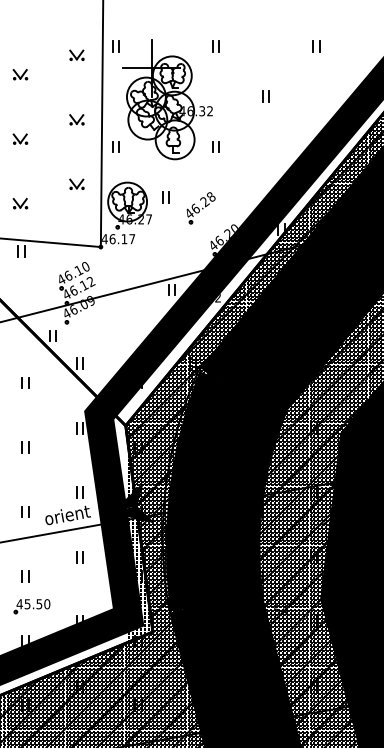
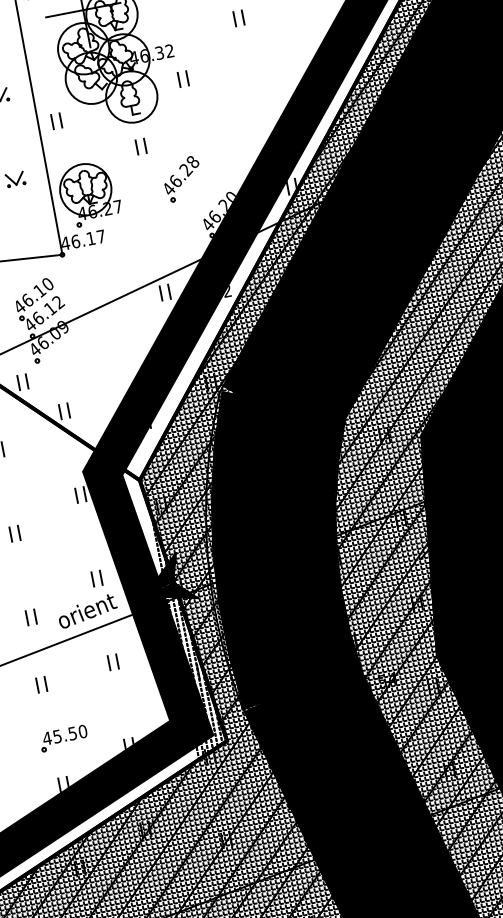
part: (215, 146) -> (182, 78), moved
part: (165, 197) -> (140, 147), moved
part: (25, 576) -> (41, 684), moved

